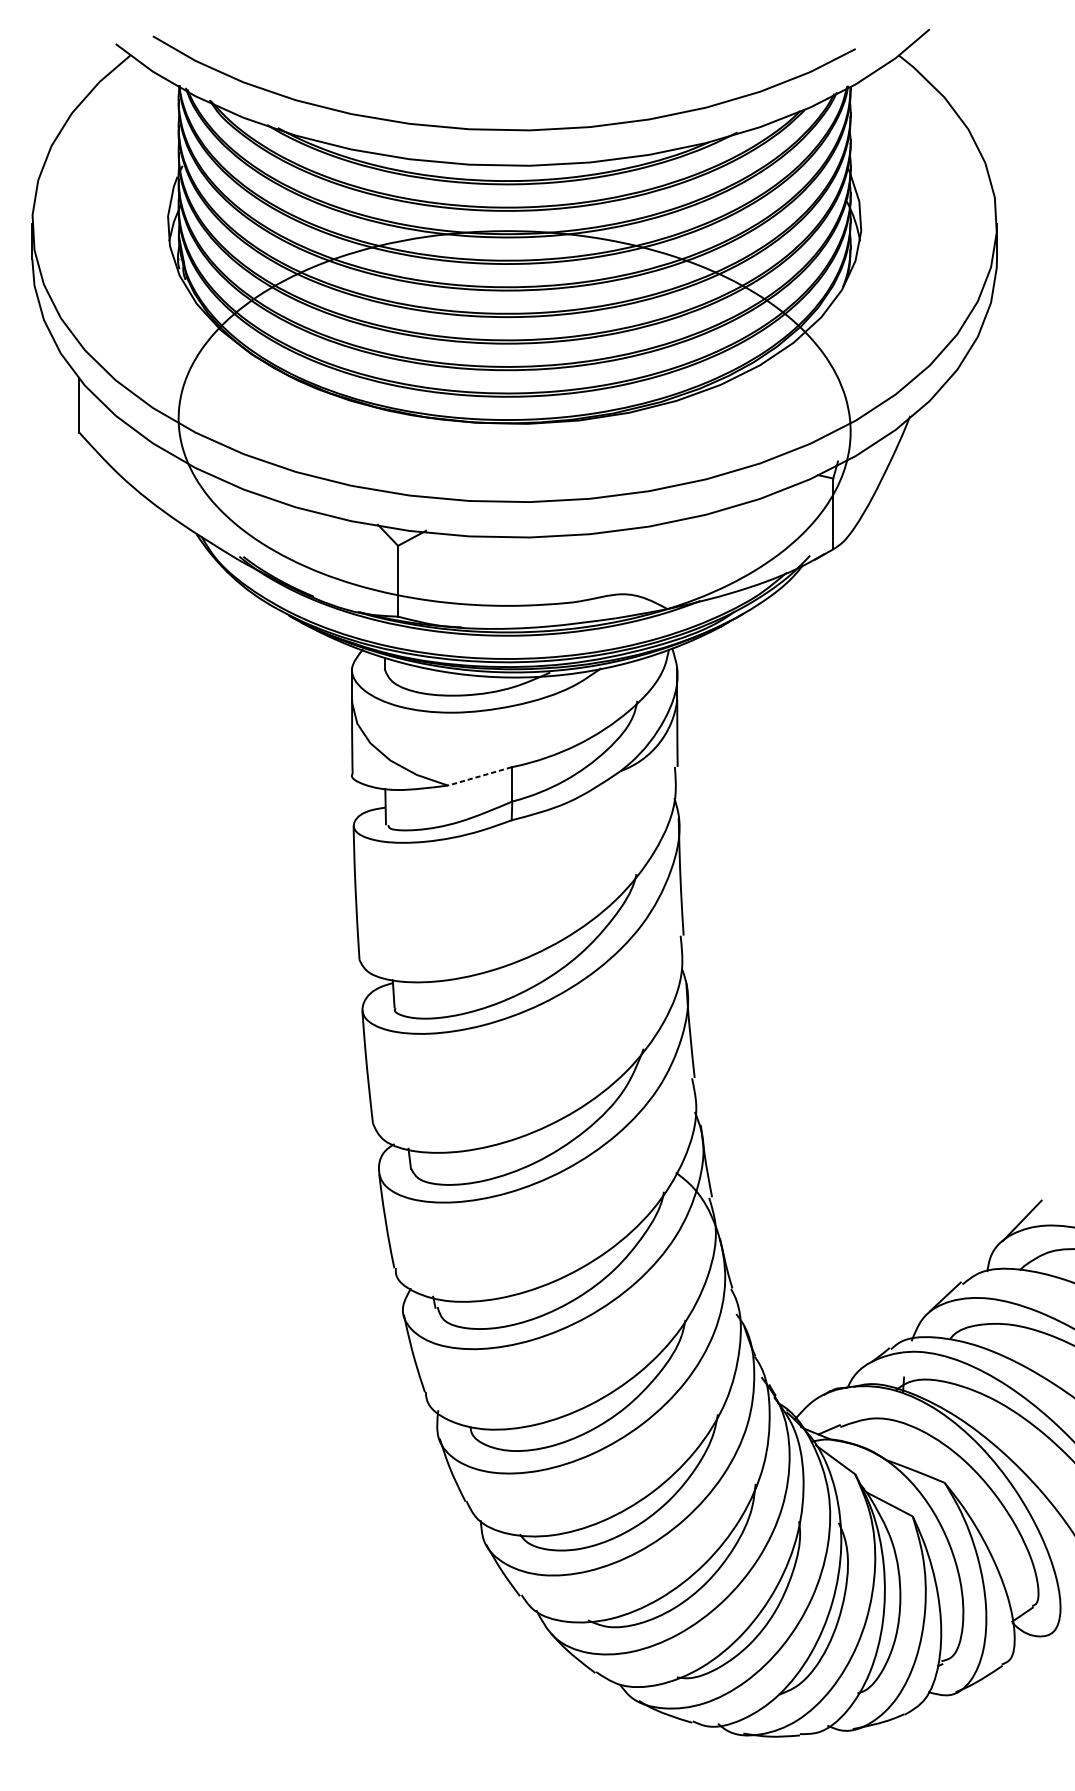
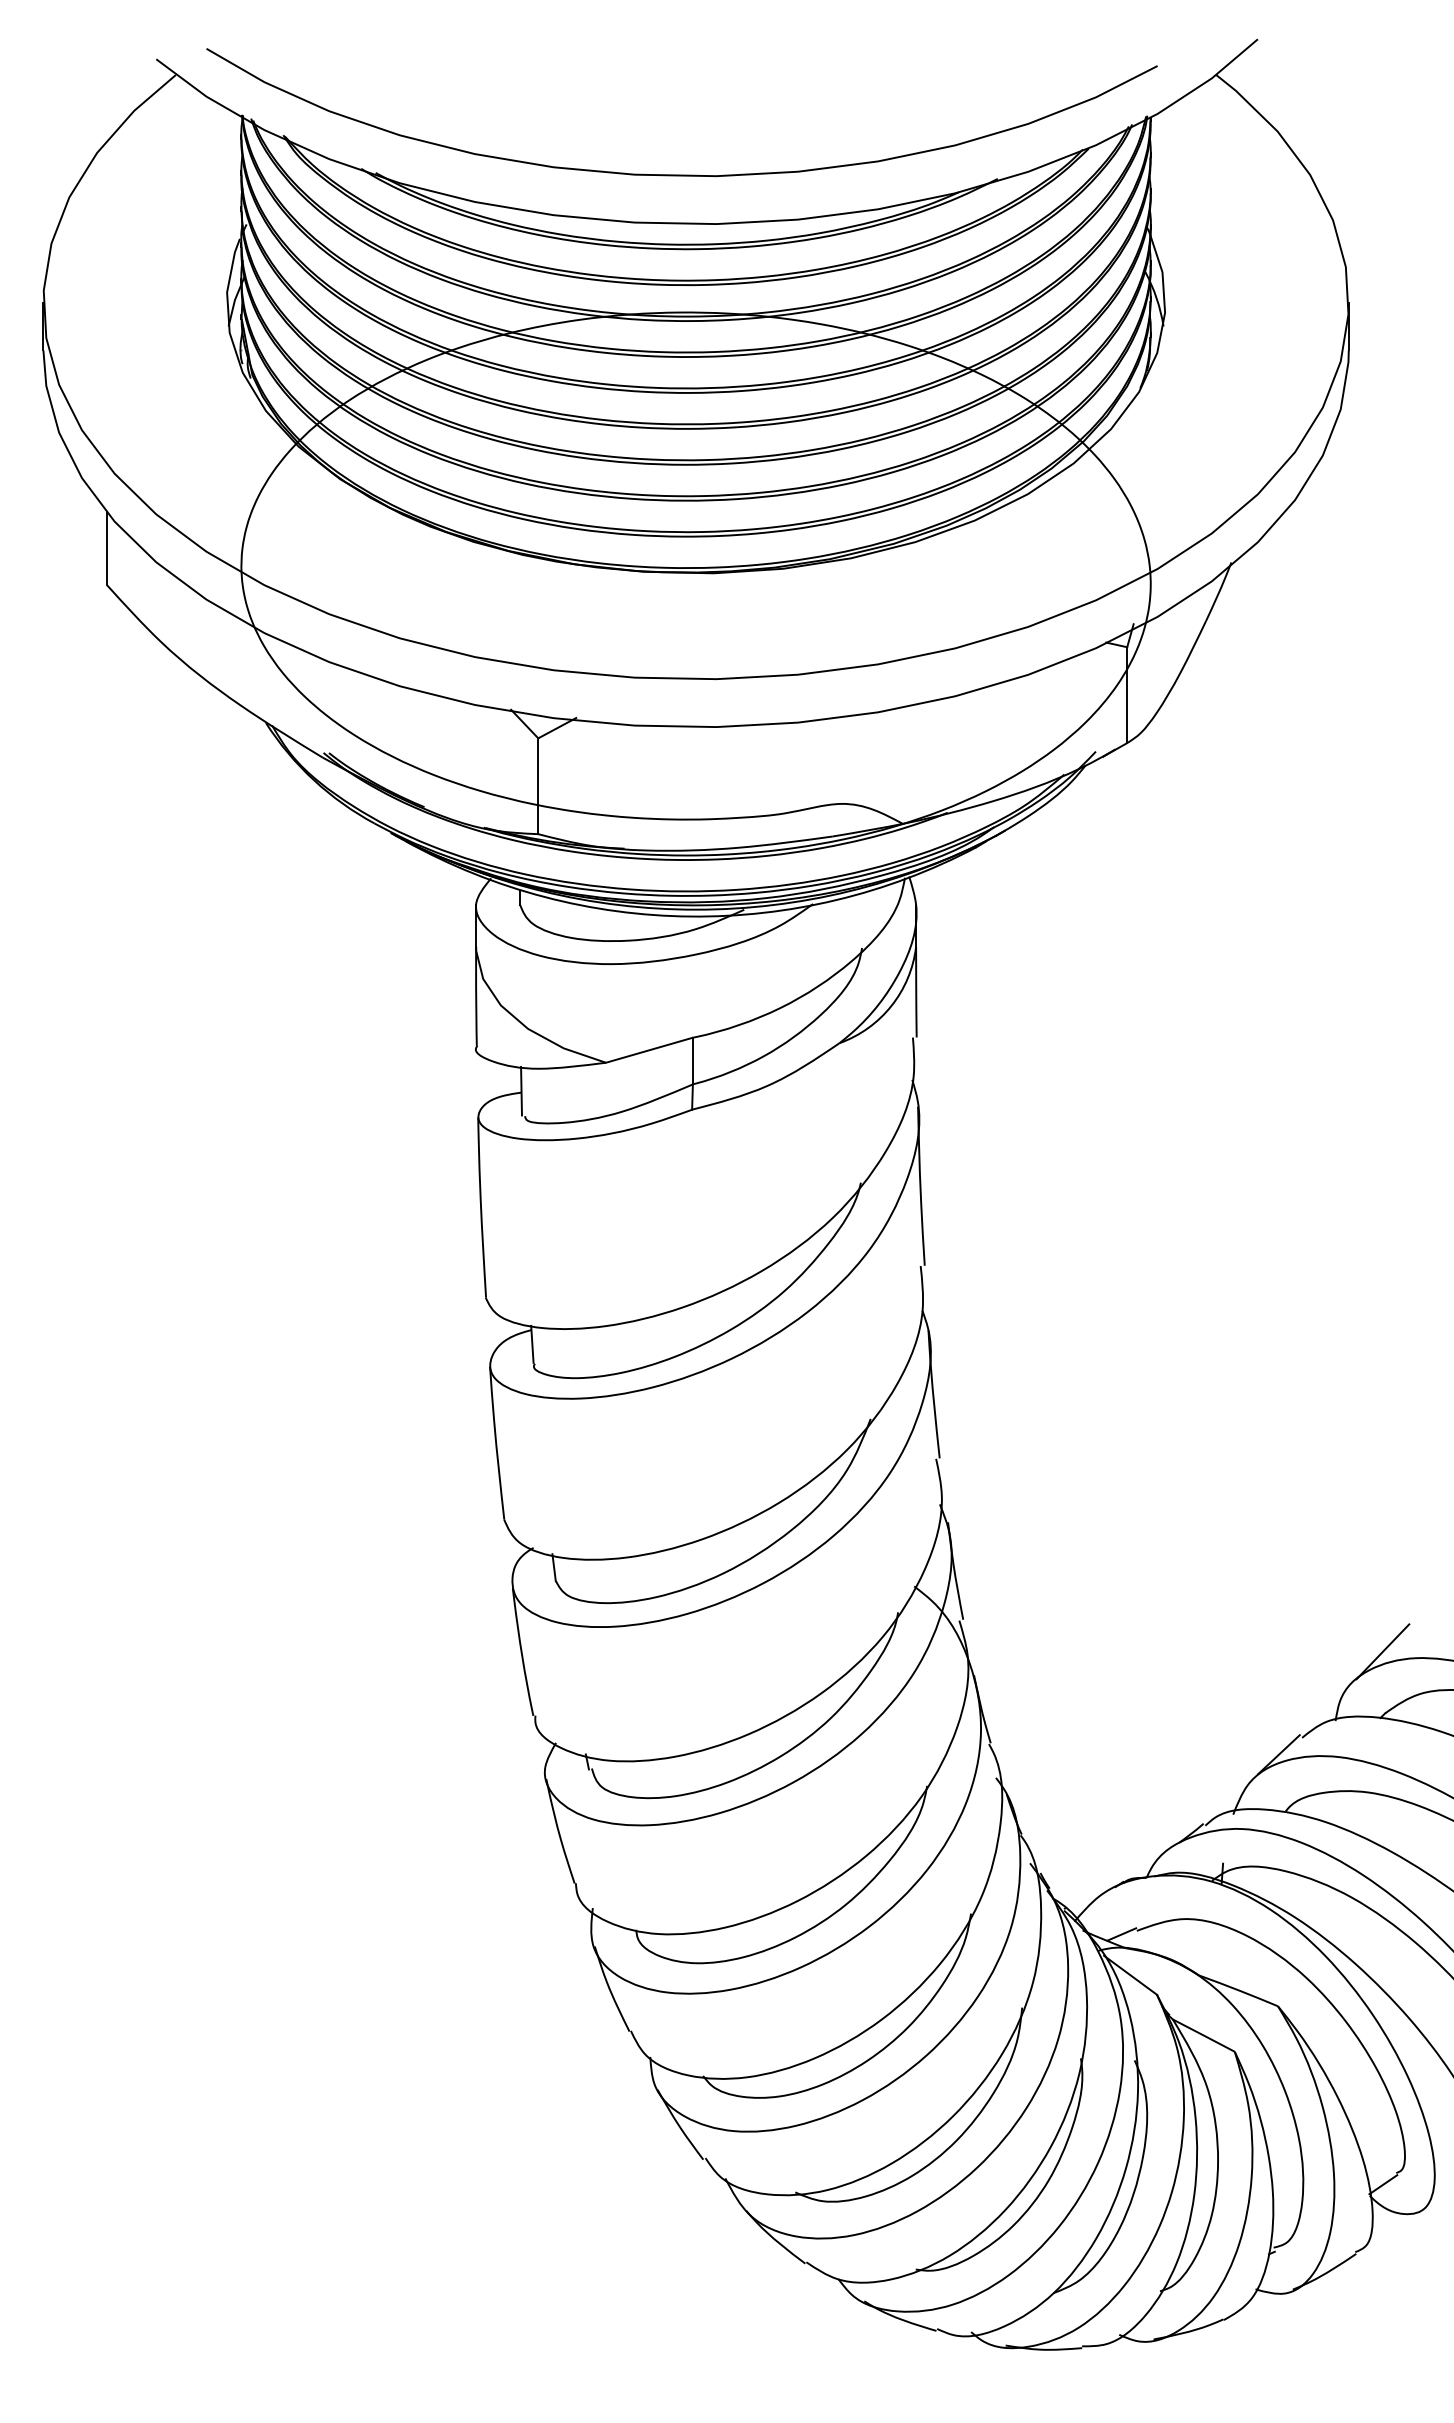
line: (480, 776) -> (649, 1050), dashed -> solid

